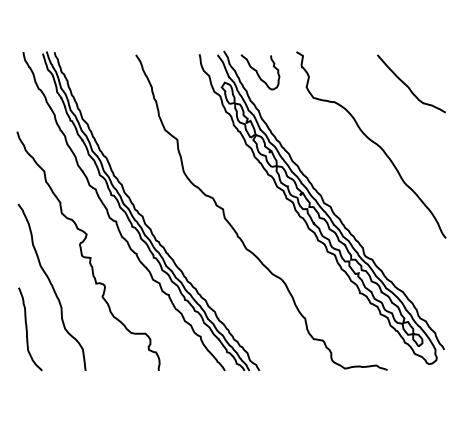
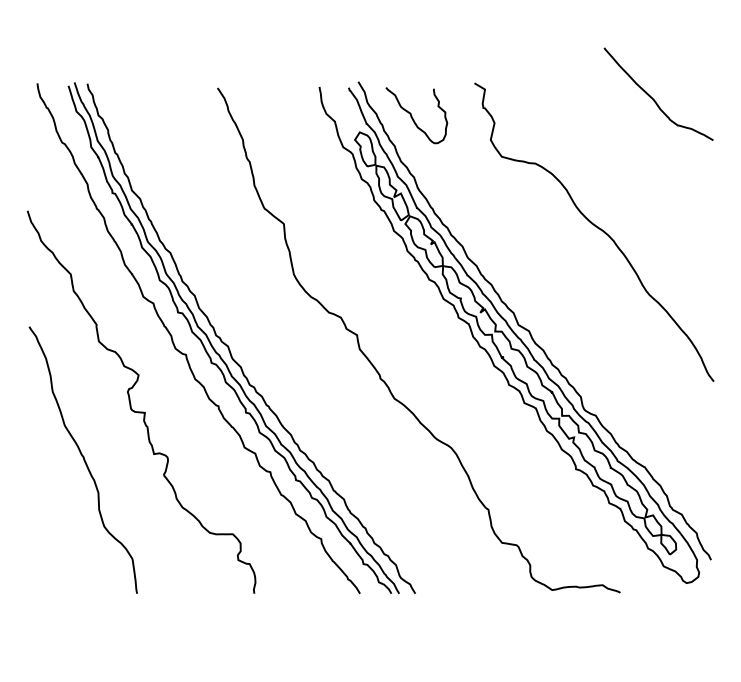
curve: (408, 86) -> (653, 98), moved
curve: (27, 329) -> (43, 527), removed

